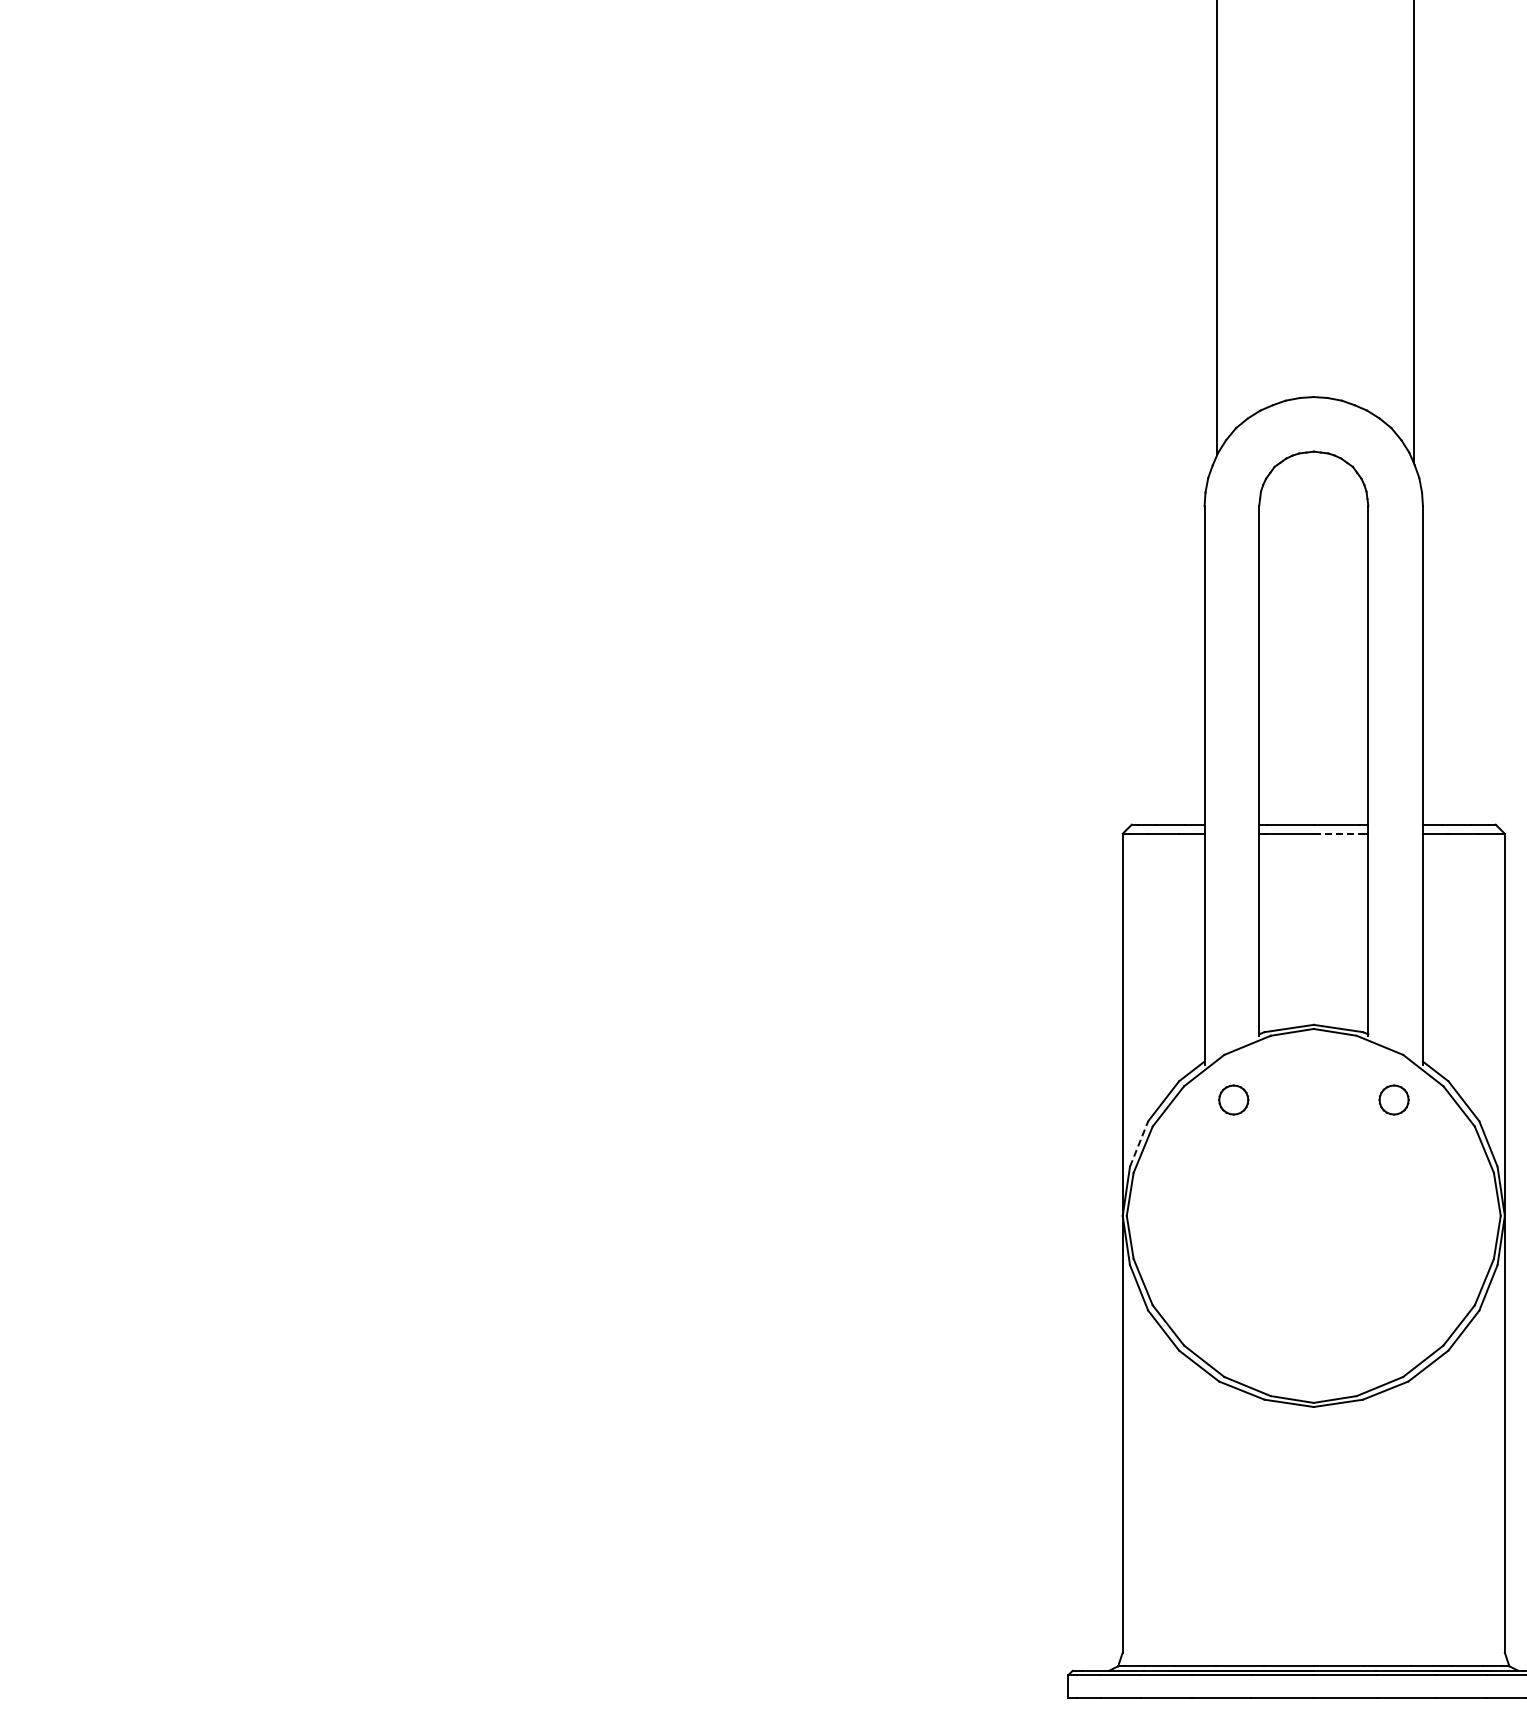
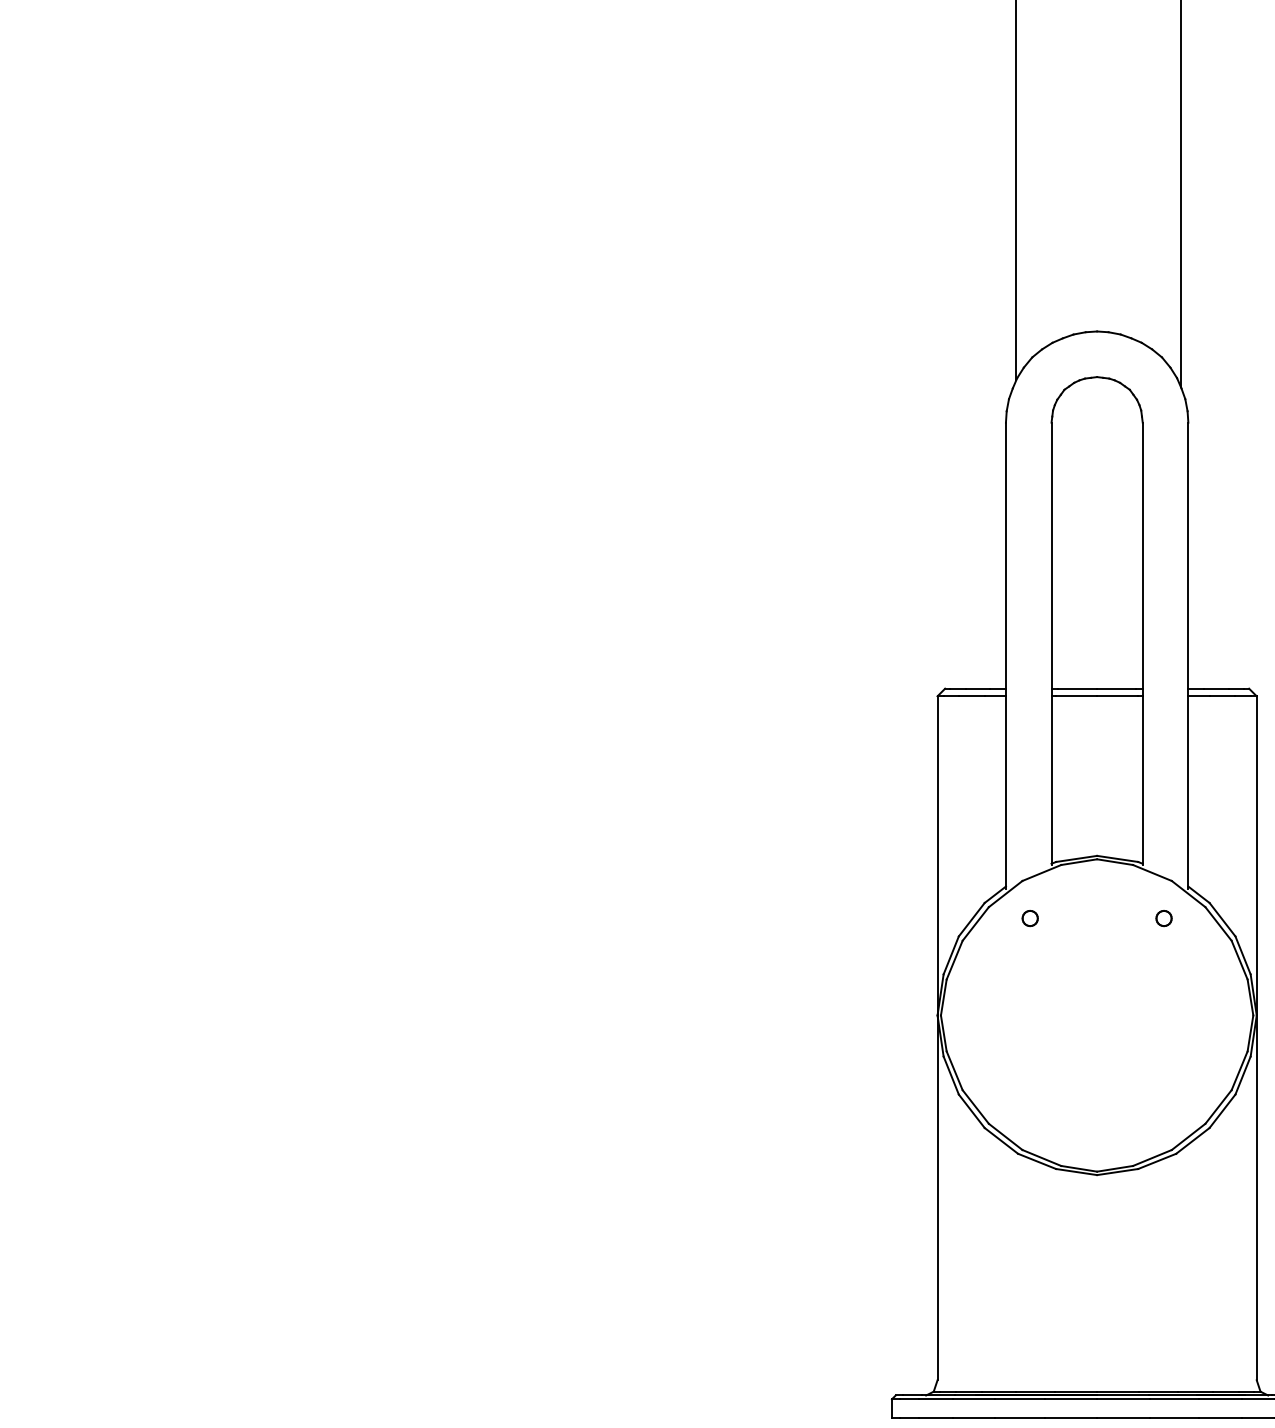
line: (1338, 833) -> (1117, 696), dashed -> solid
part: (1233, 1099) -> (1030, 918), size x0.62
part: (1393, 1099) -> (1163, 918), size x0.62
line: (1139, 1143) -> (951, 954), dashed -> solid

